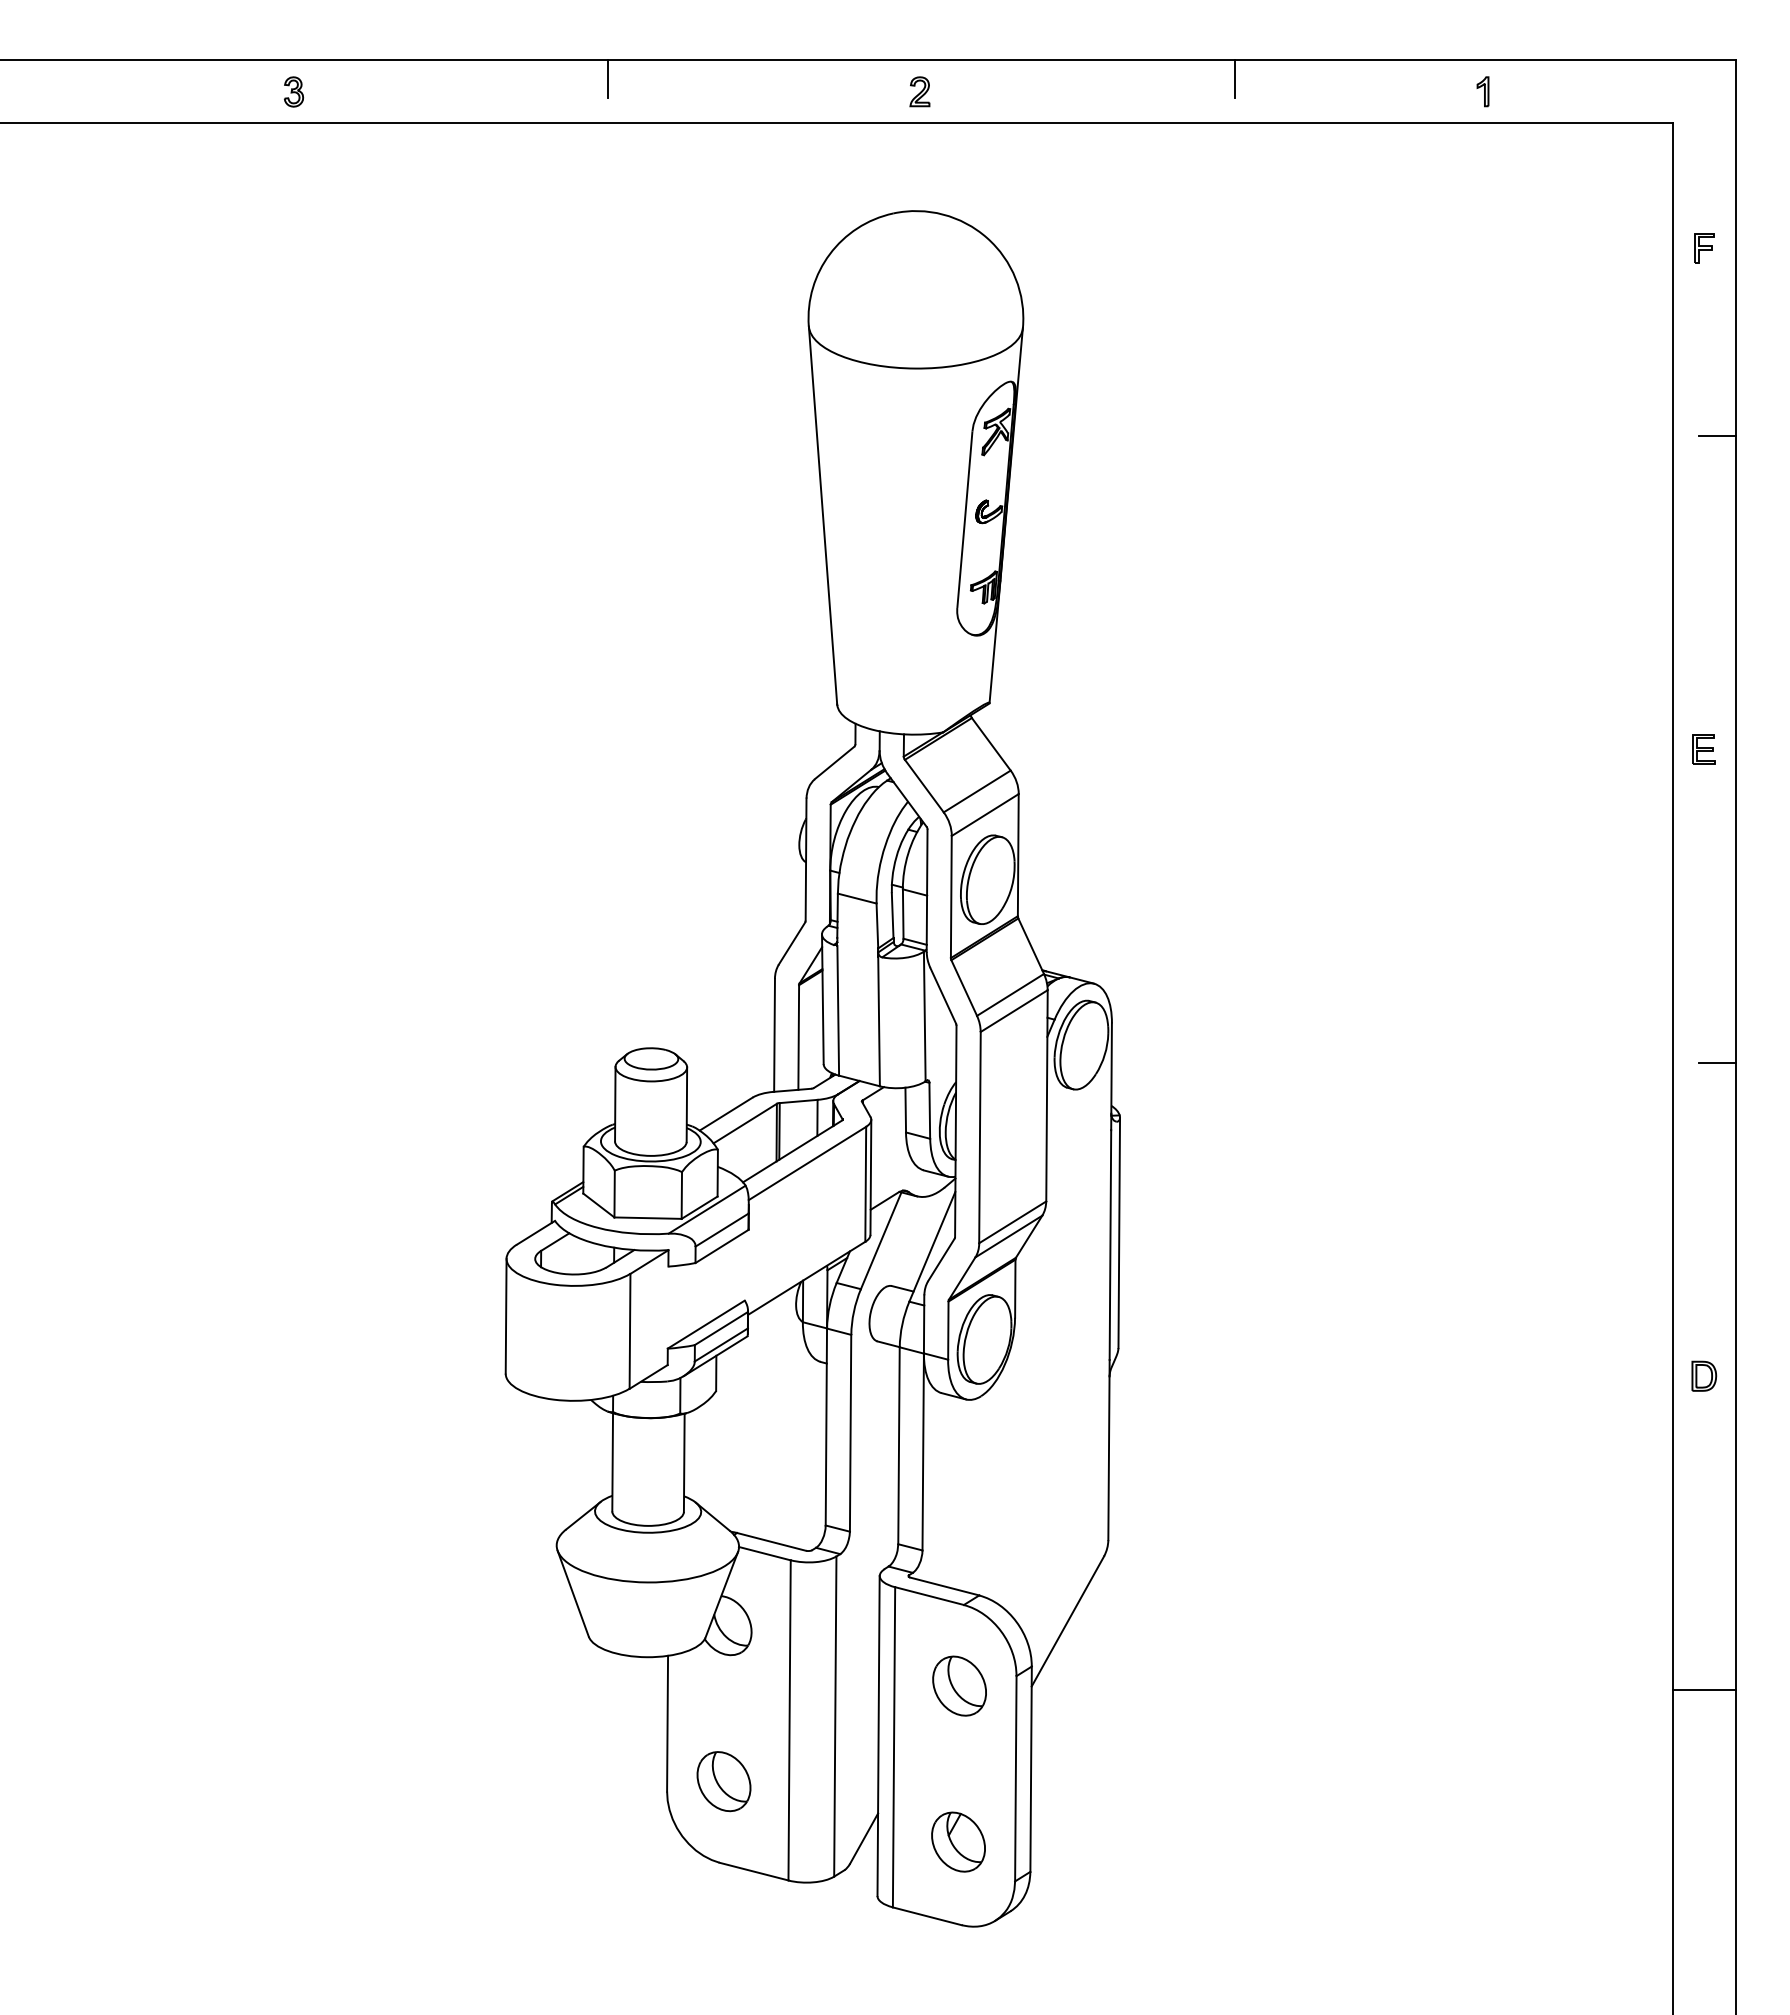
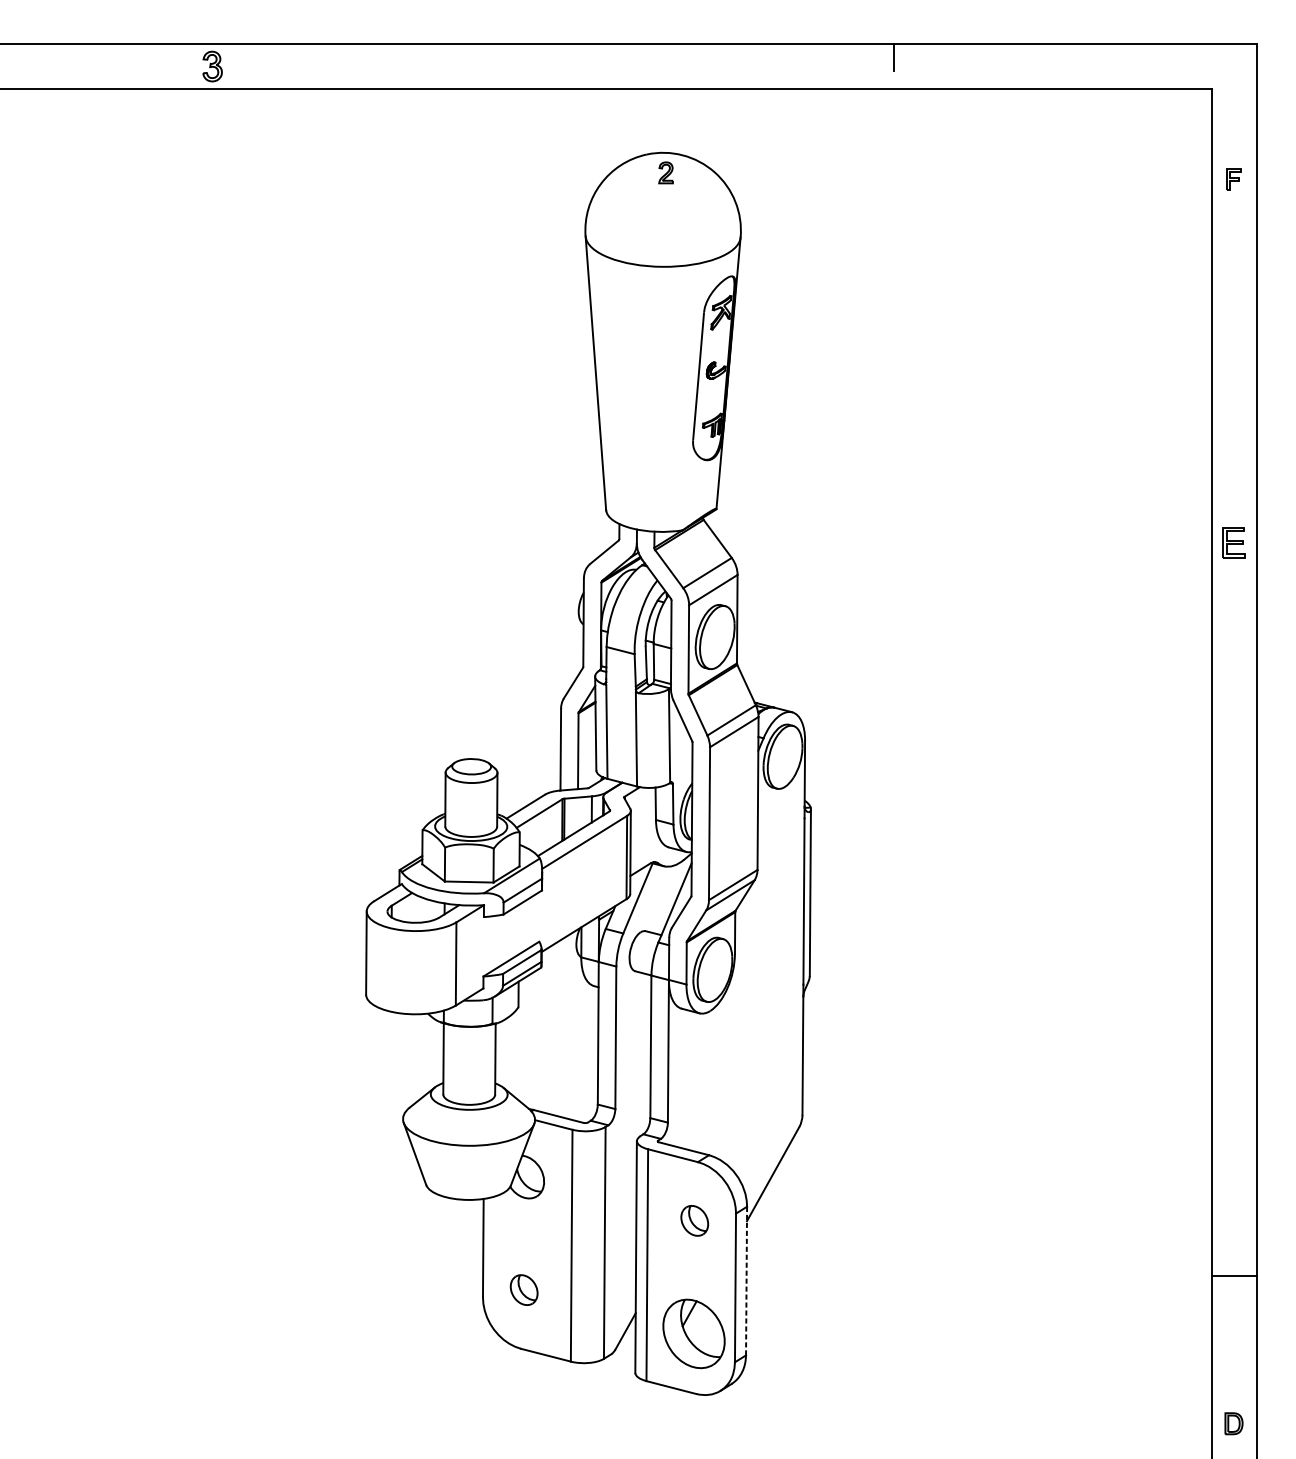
line: (608, 79) -> (440, 57), removed
part: (294, 91) -> (213, 66), size x1.4
part: (919, 91) -> (665, 172), moved
part: (1482, 91) -> (1073, 66), removed
line: (1717, 436) -> (1243, 316), removed
part: (1703, 749) -> (1233, 542), size x1.4
line: (1717, 1063) -> (1243, 770), removed
part: (1704, 1375) -> (1234, 1423), moved
part: (959, 1685) -> (694, 1220), size x0.7
line: (1704, 1689) -> (1234, 1275), moved
line: (1031, 1769) -> (746, 1281), solid -> dashed
part: (723, 1781) -> (523, 1289), size x0.7
part: (958, 1841) -> (693, 1333), size x1.6

